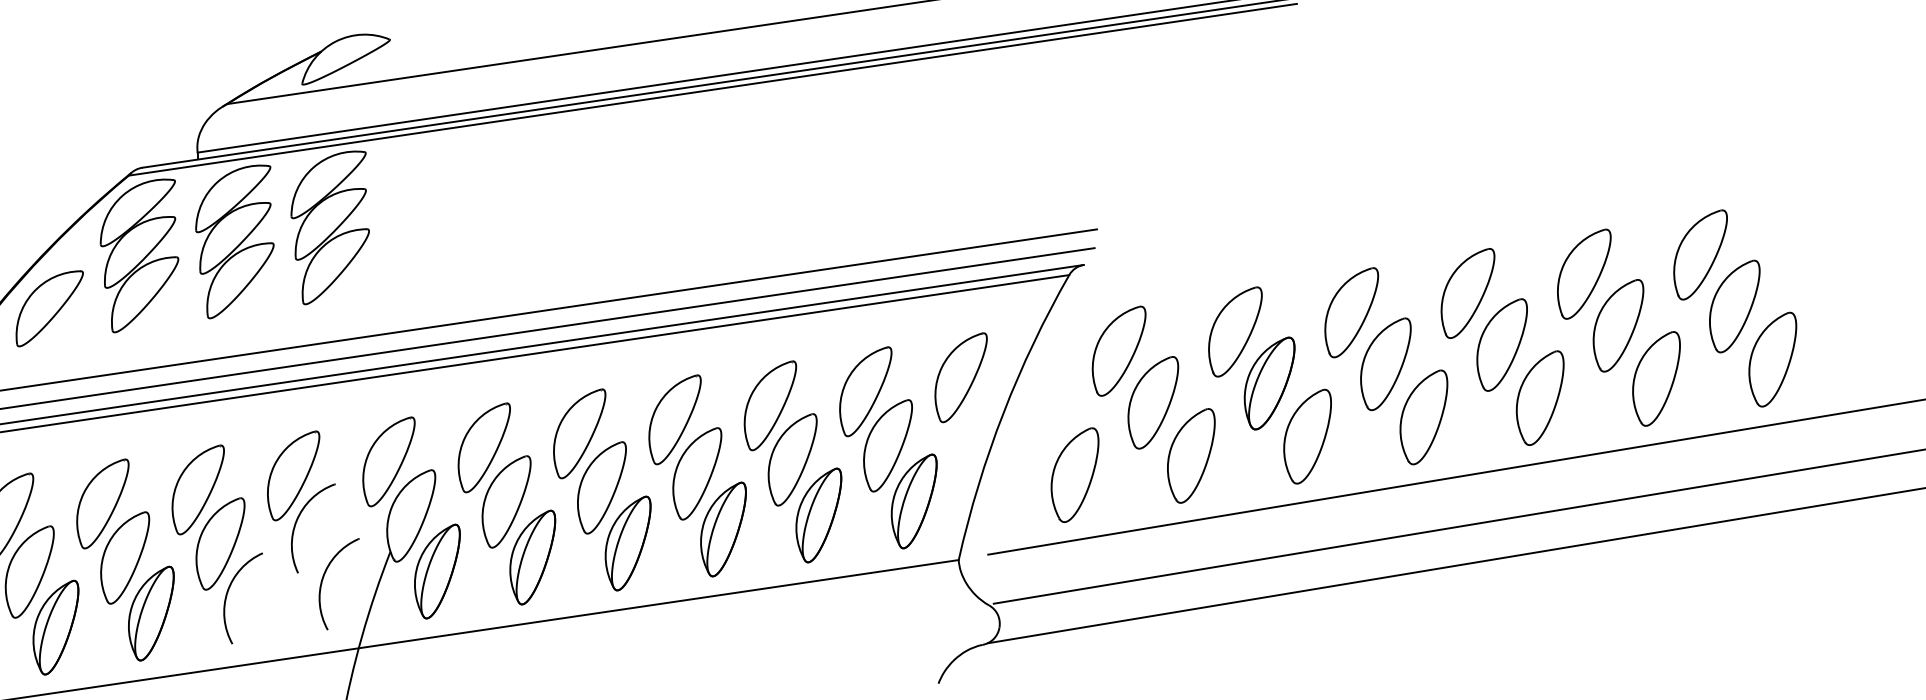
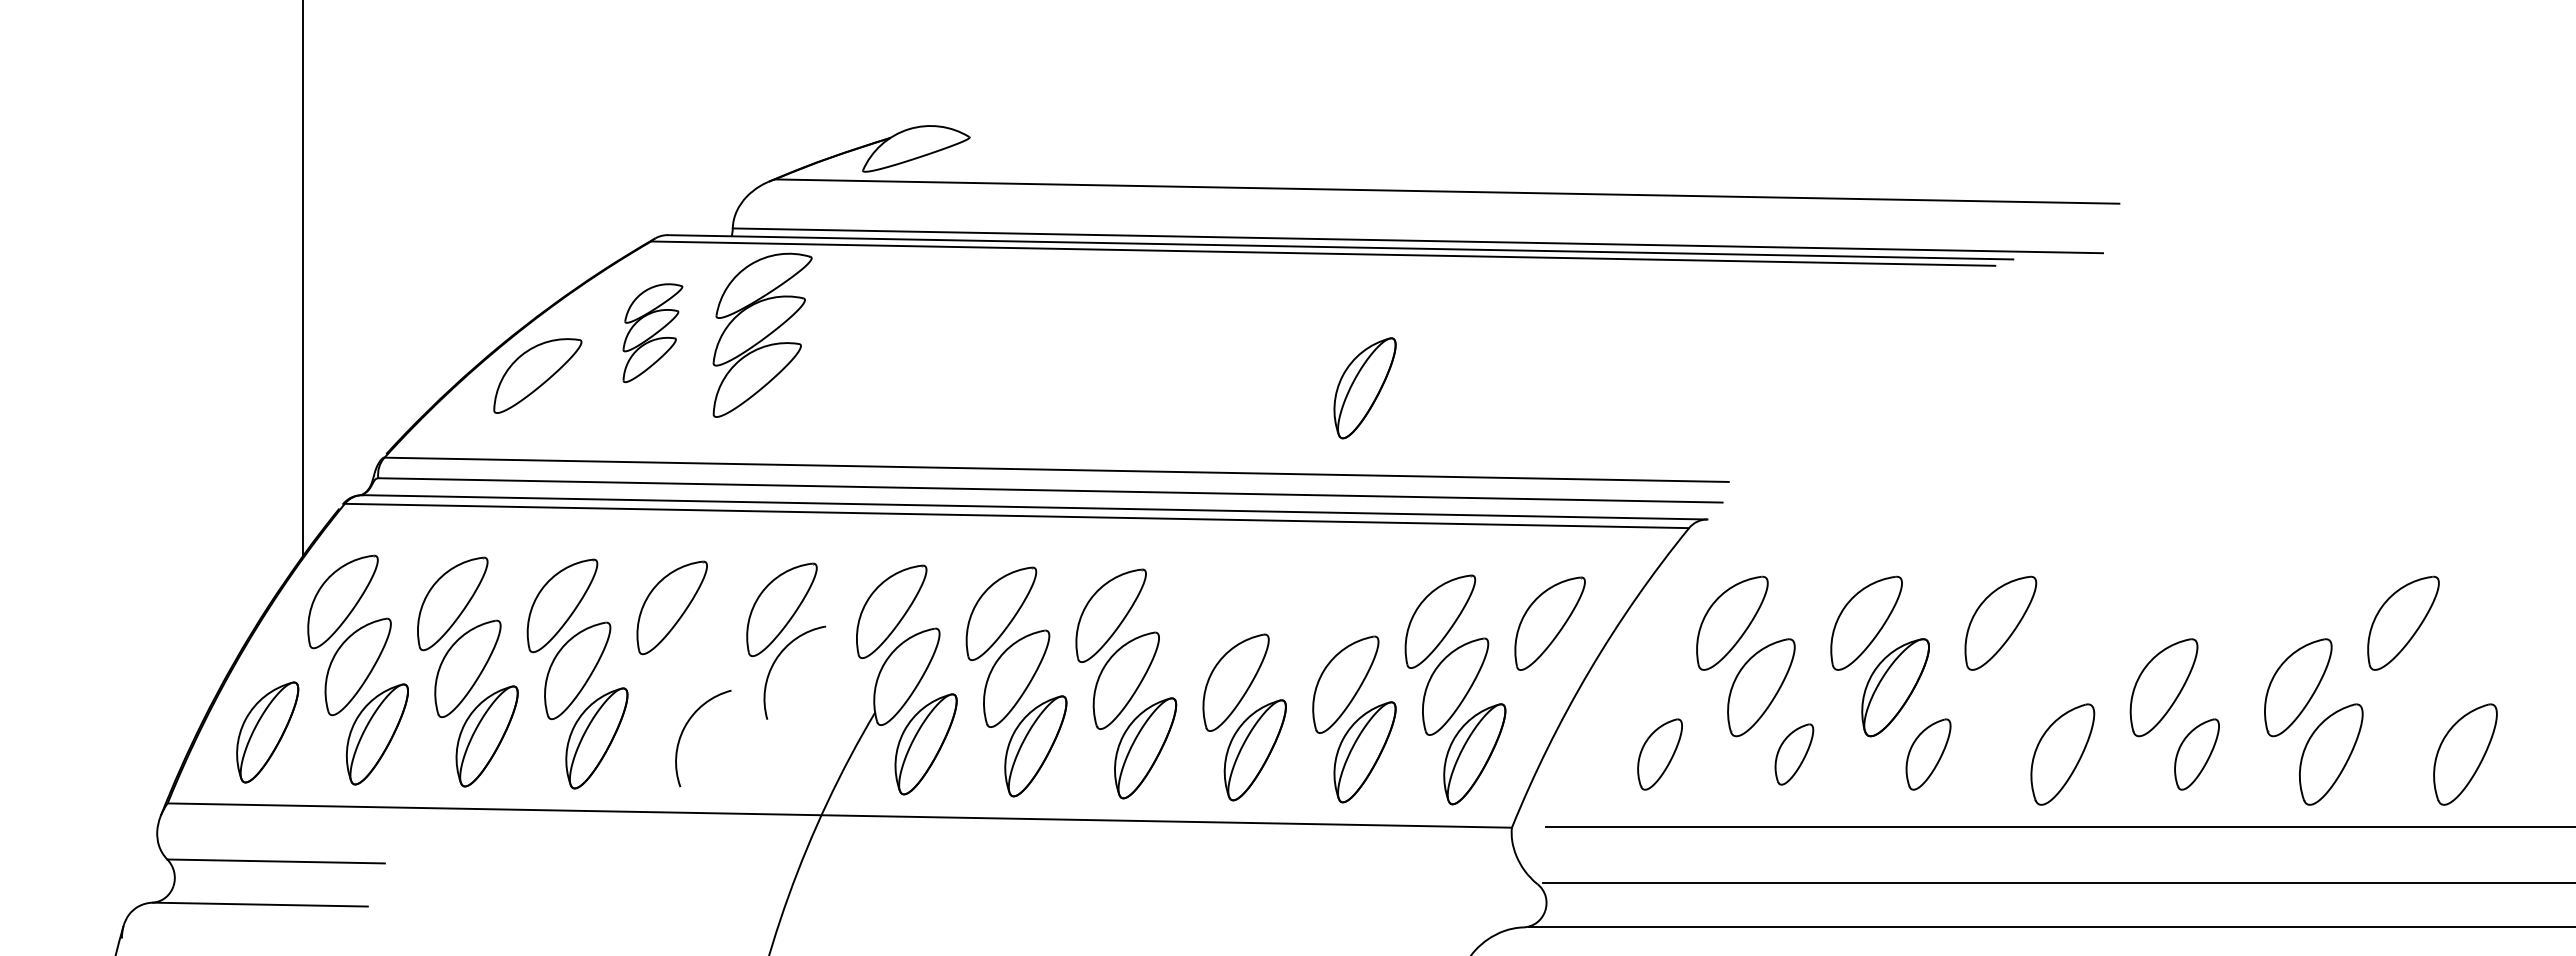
part: (768, 200) -> (1364, 388), added
part: (334, 226) -> (872, 336), removed
part: (143, 254) -> (652, 332), size x0.6
part: (1585, 273) -> (2269, 622), removed
part: (1468, 292) -> (2134, 622), removed
part: (1736, 306) -> (2432, 687), removed
part: (1387, 364) -> (2029, 687), removed
part: (1541, 398) -> (2196, 754), size x0.7
part: (771, 405) -> (1330, 619), removed
part: (676, 419) -> (1220, 617), removed
part: (1309, 436) -> (1928, 754), size x0.7
part: (1193, 456) -> (1794, 754), size x0.6
part: (1076, 475) -> (1659, 754), size x0.7
part: (221, 543) -> (686, 672), removed
part: (323, 579) -> (794, 731), removed

